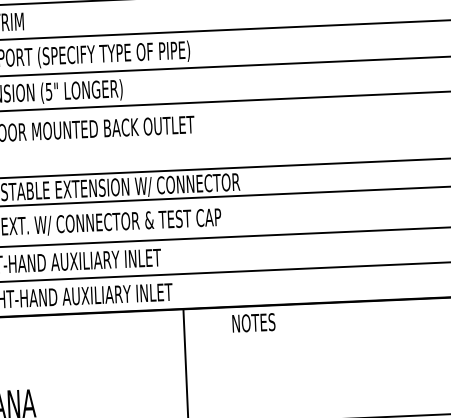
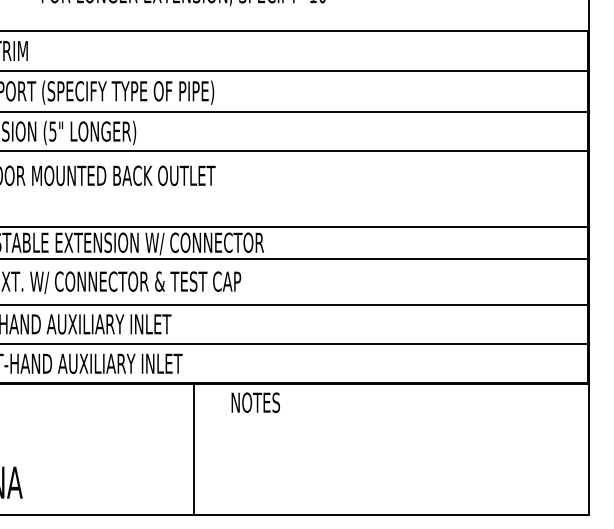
text: (253, 322) -> (255, 402), moved

